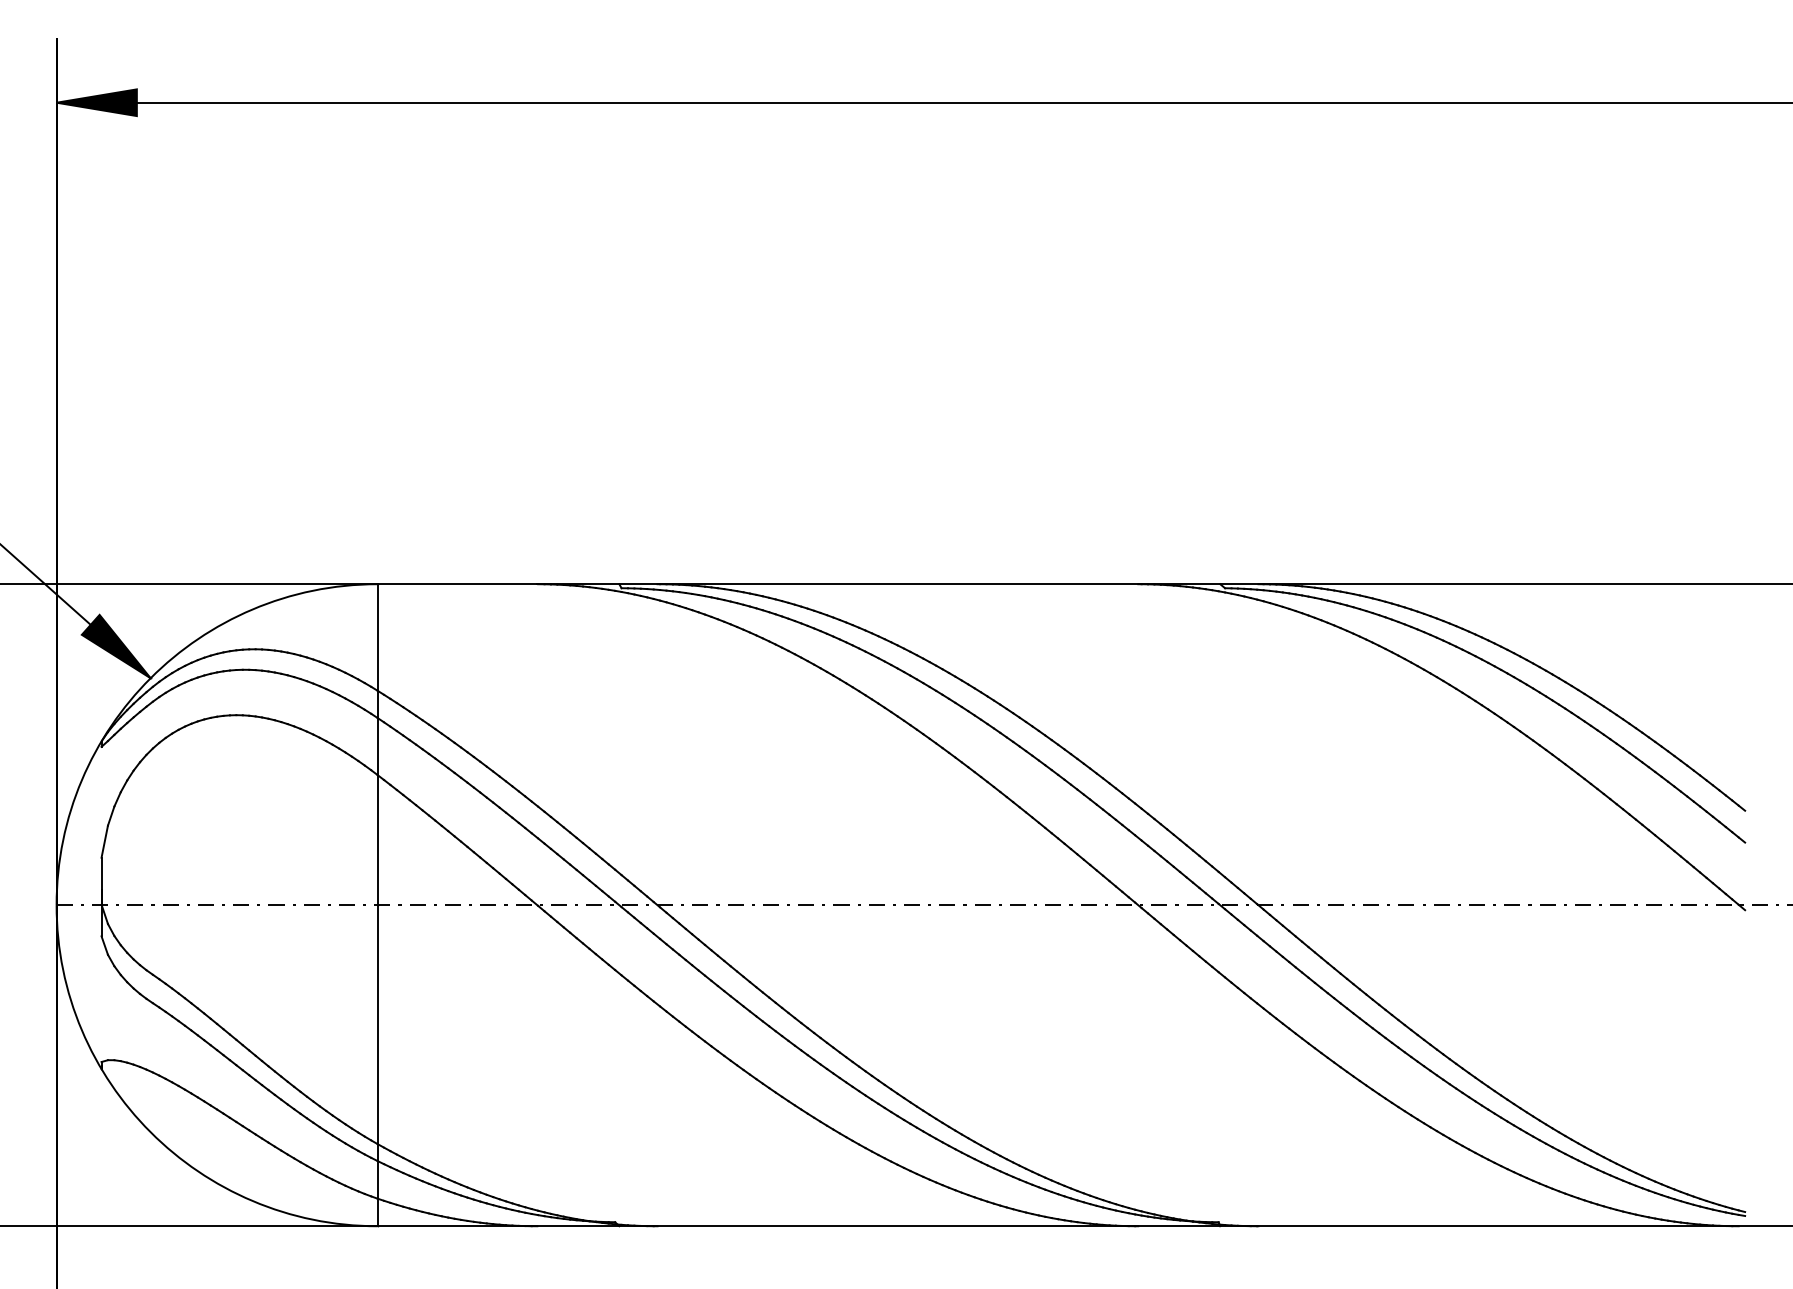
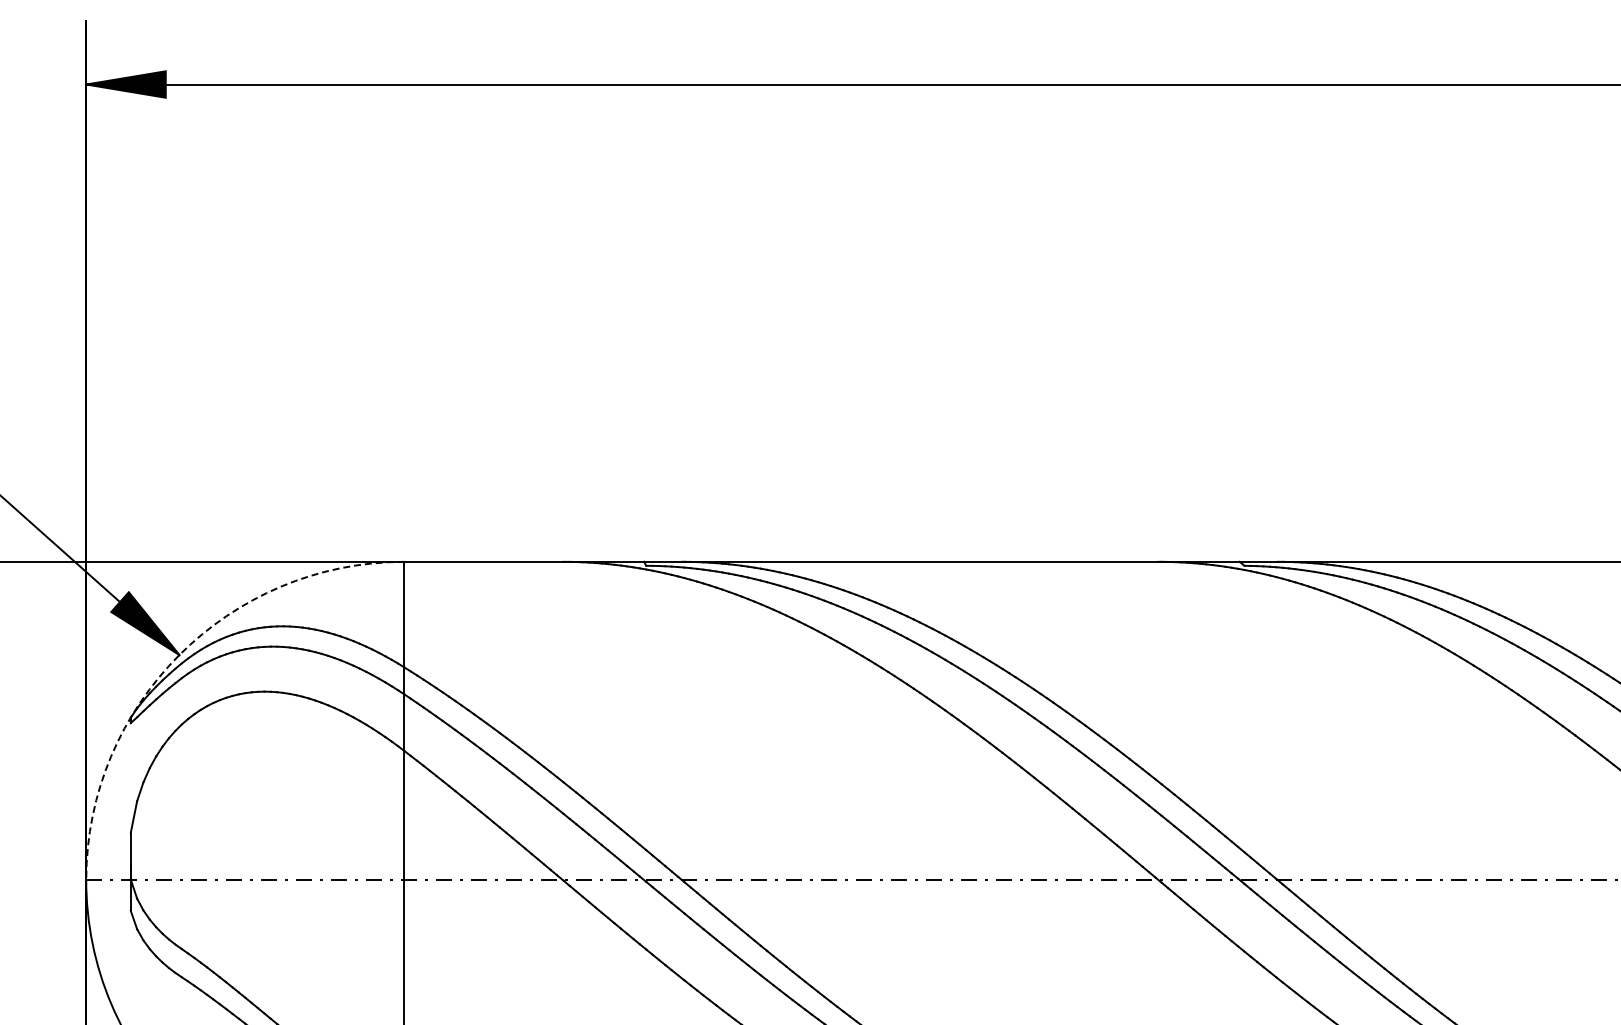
arc: (150, 678) -> (179, 655), solid -> dashed

